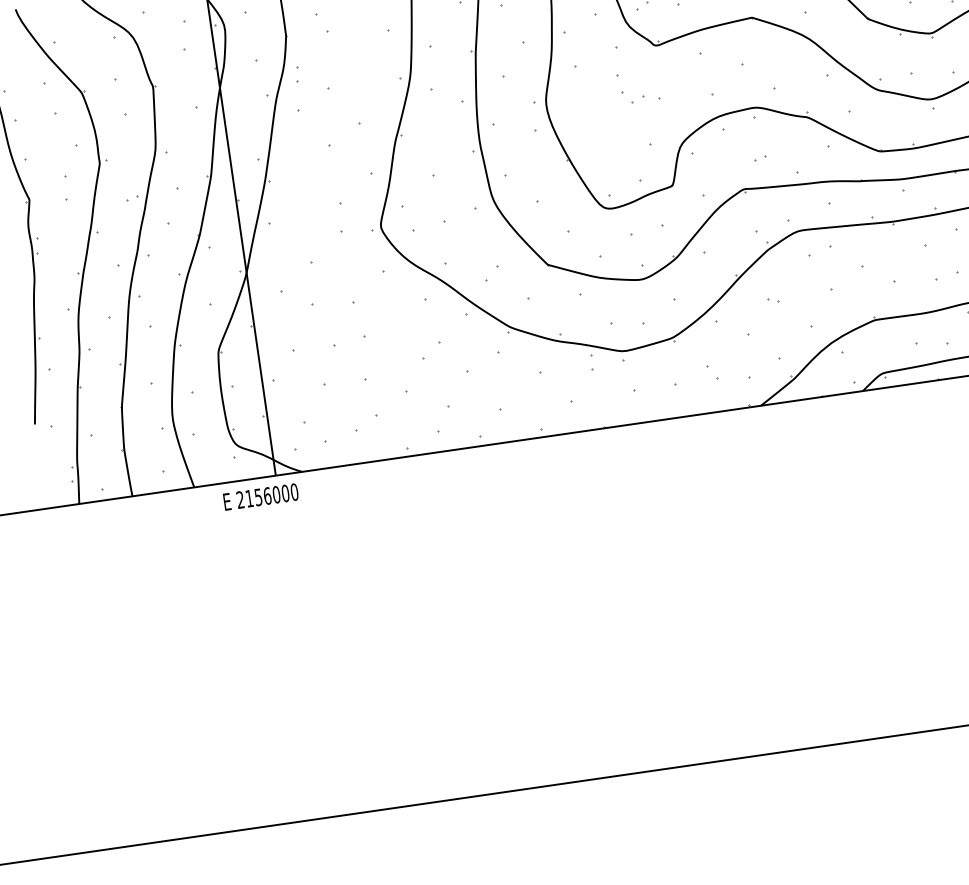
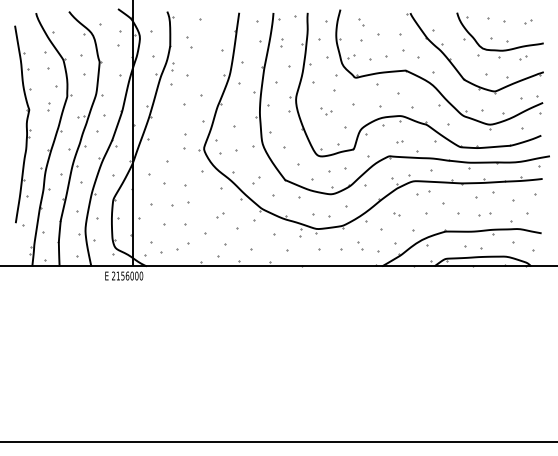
part: (633, 98) -> (326, 111), moved
part: (65, 187) -> (48, 106), size x0.62
part: (431, 352) -> (220, 215), size x0.62

